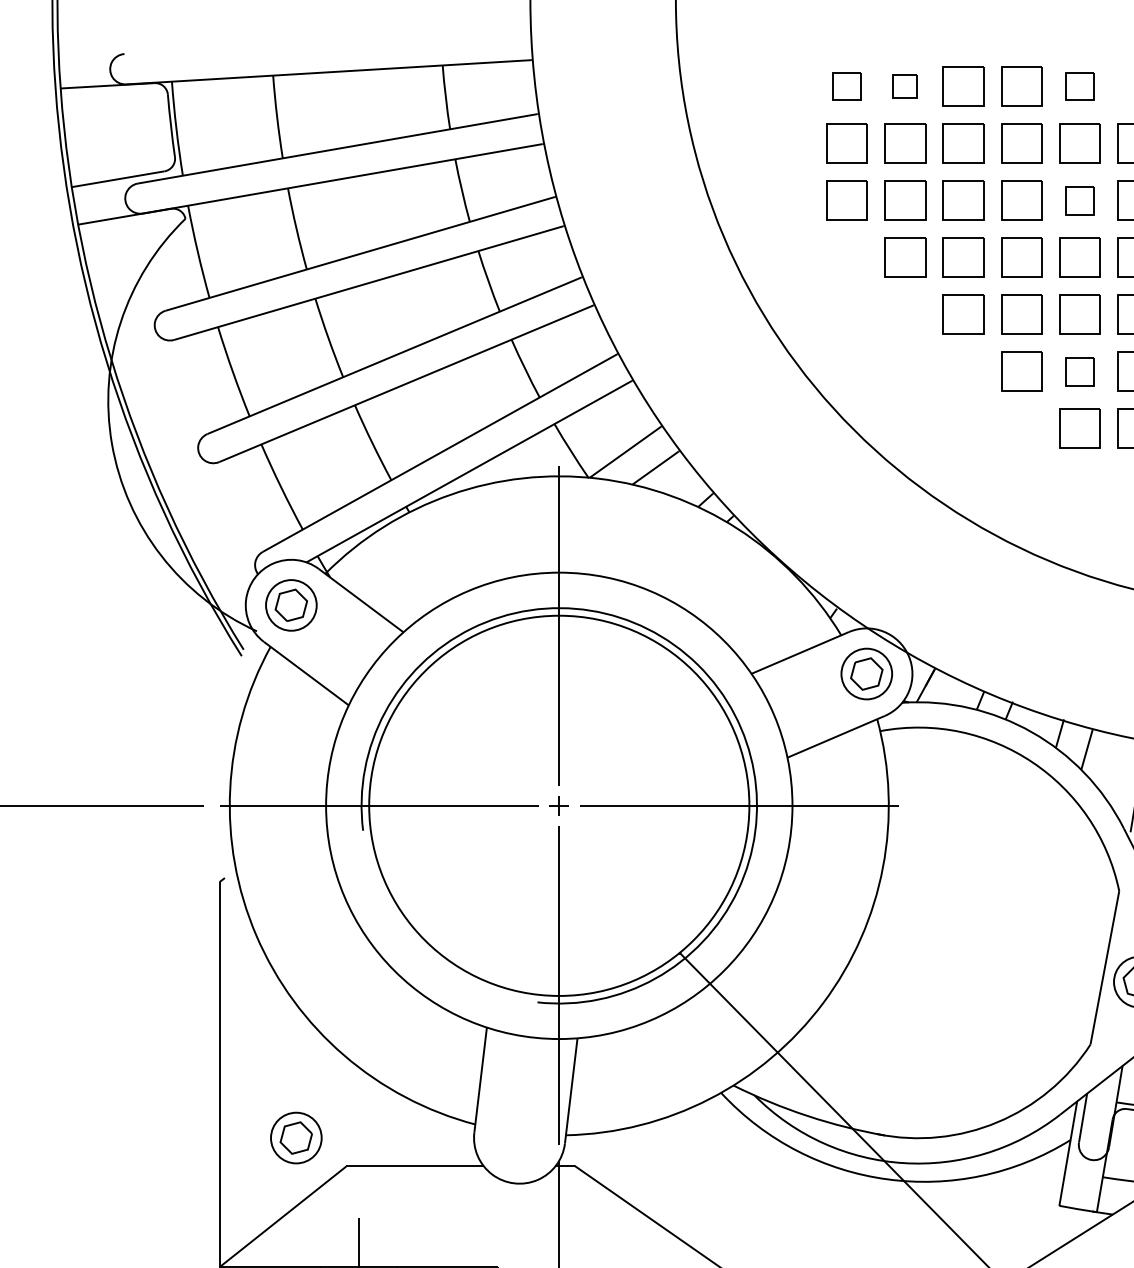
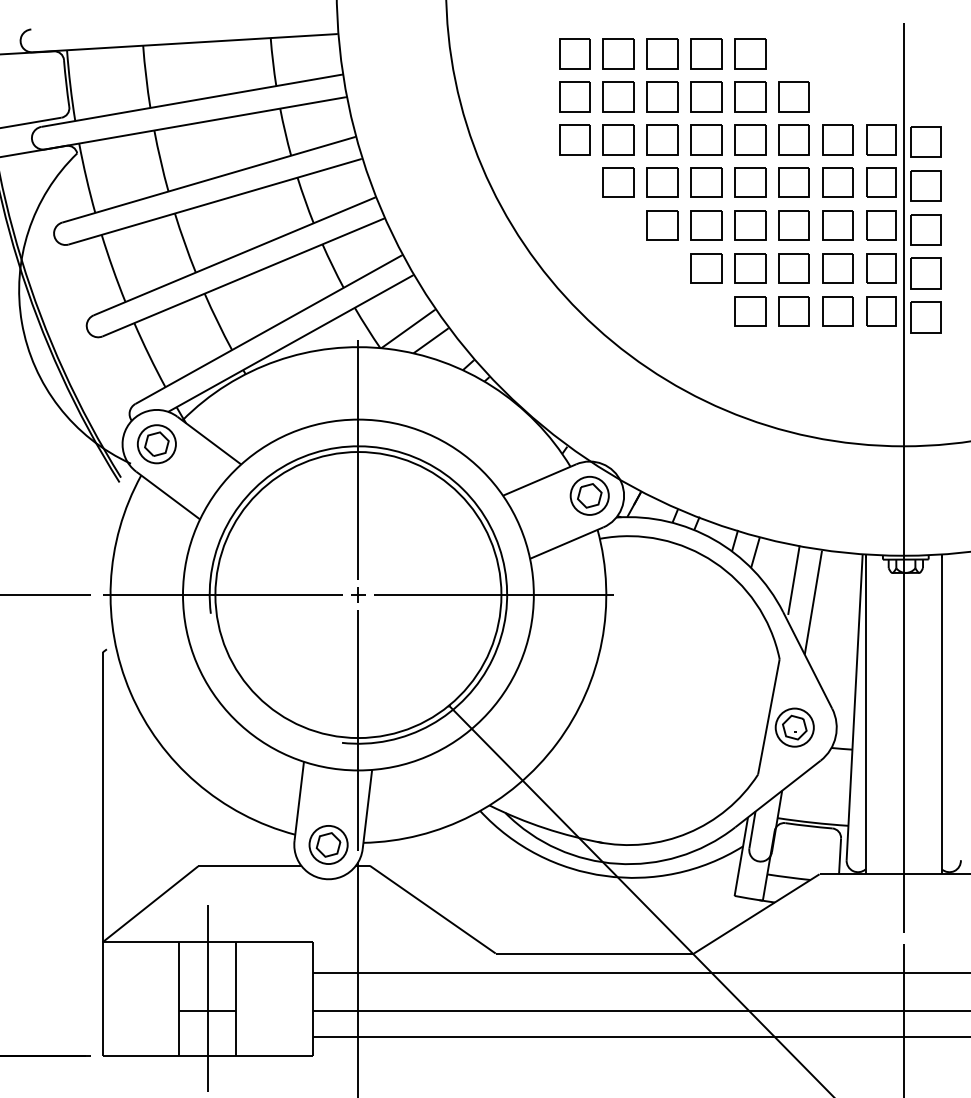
part: (846, 85) -> (574, 53), size x1.43
part: (905, 85) -> (618, 53), size x1.67
part: (1080, 85) -> (750, 53), size x1.43
part: (1080, 200) -> (750, 139), size x1.43
part: (1080, 371) -> (750, 268), size x1.43
part: (296, 1137) -> (328, 844), moved

